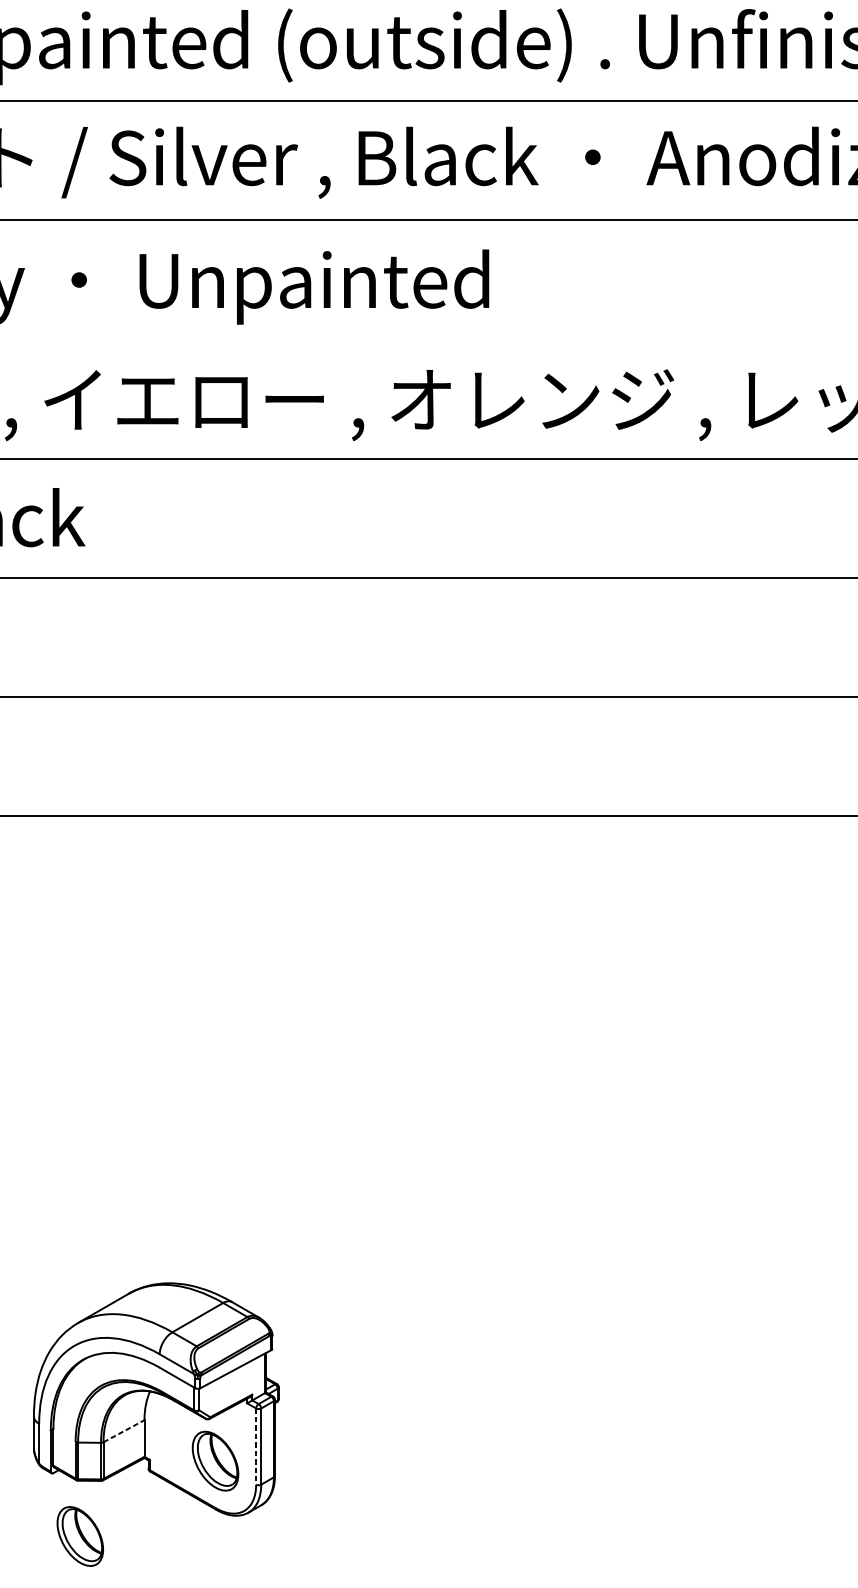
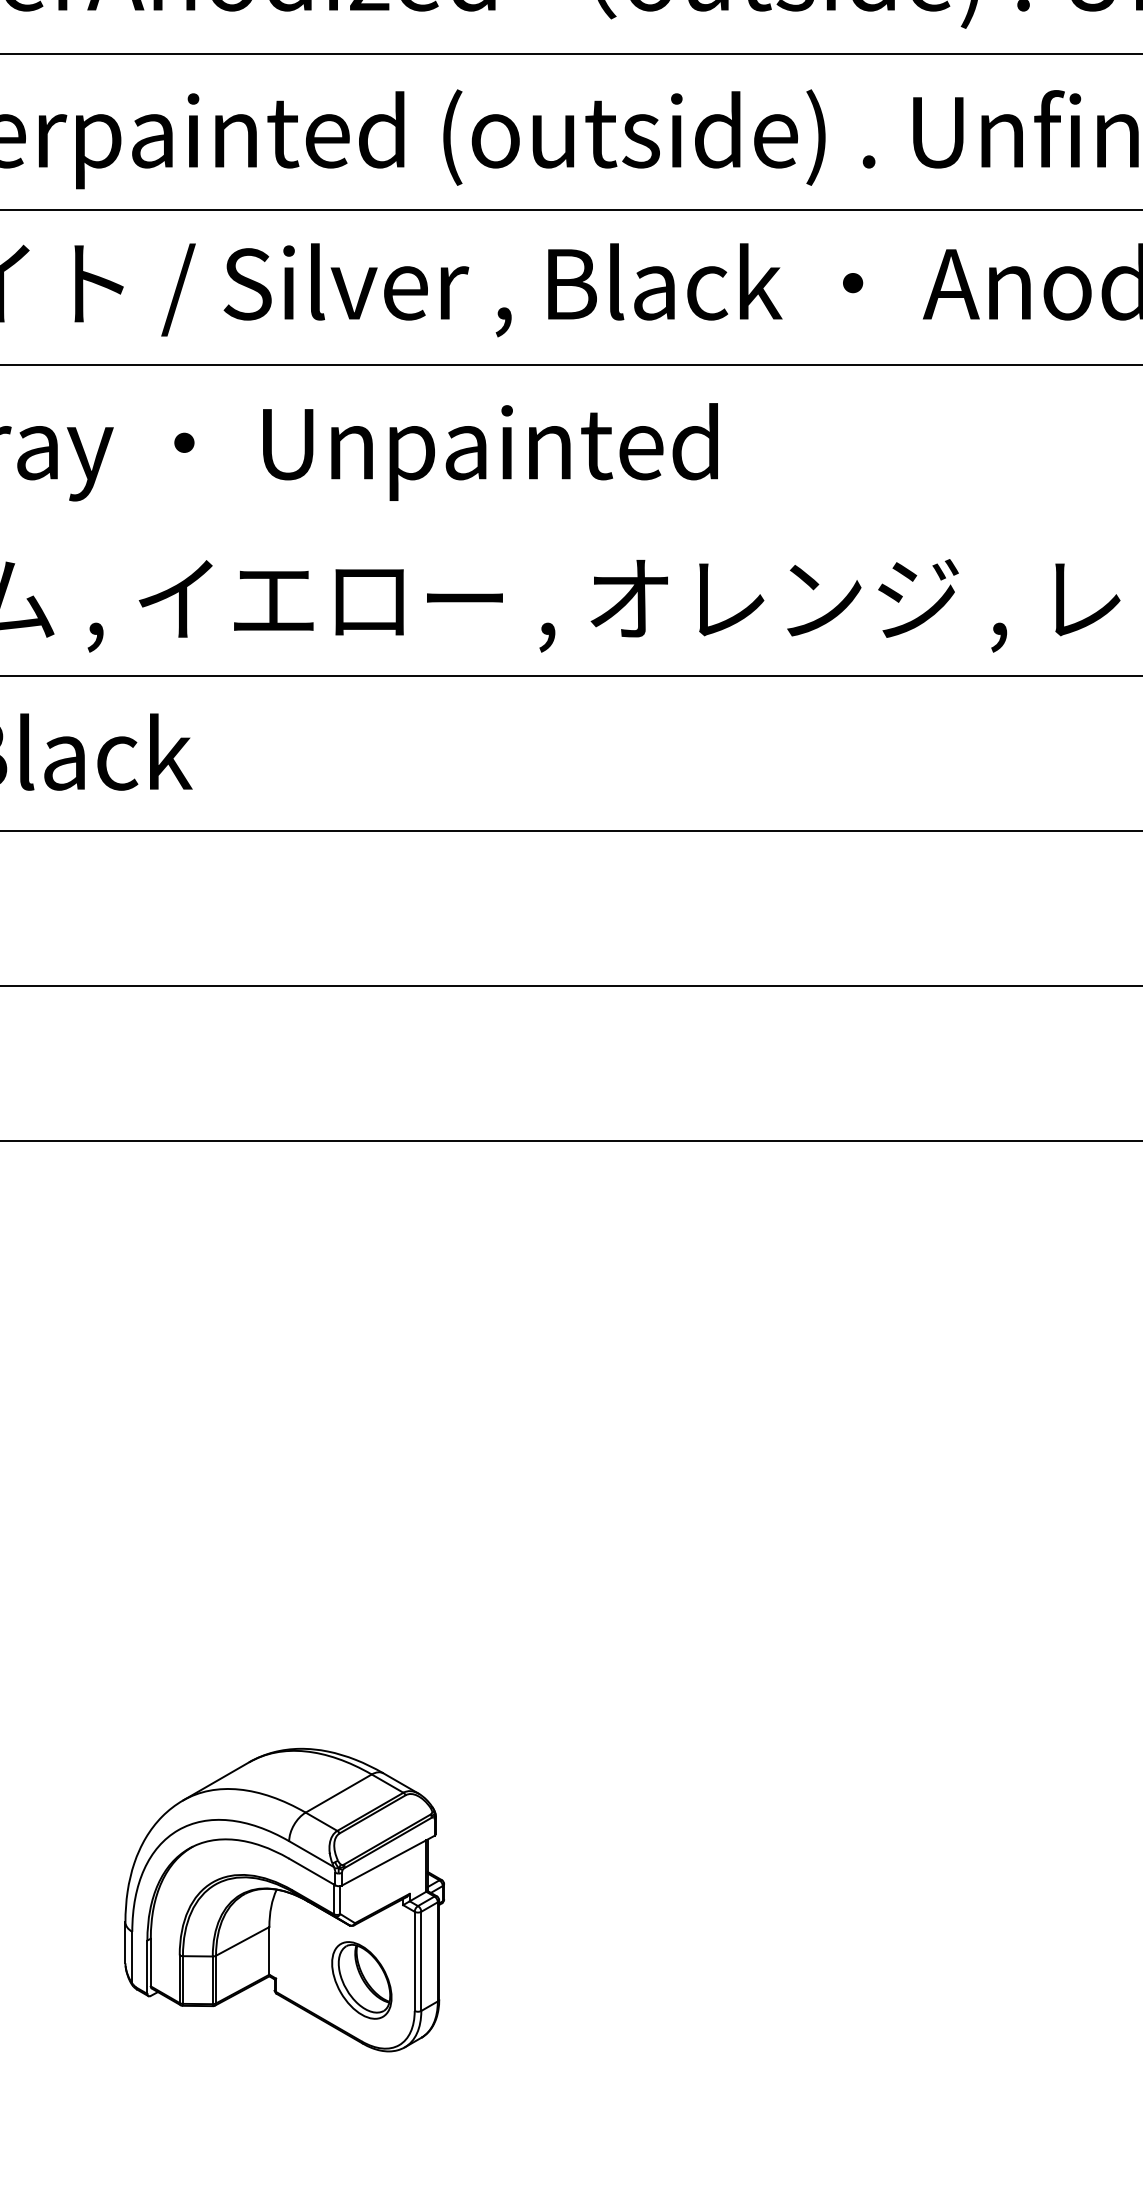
line: (124, 1431) -> (243, 1941), dashed -> solid
line: (255, 1446) -> (414, 1961), dashed -> solid
part: (80, 1536) -> (185, 2078), removed

